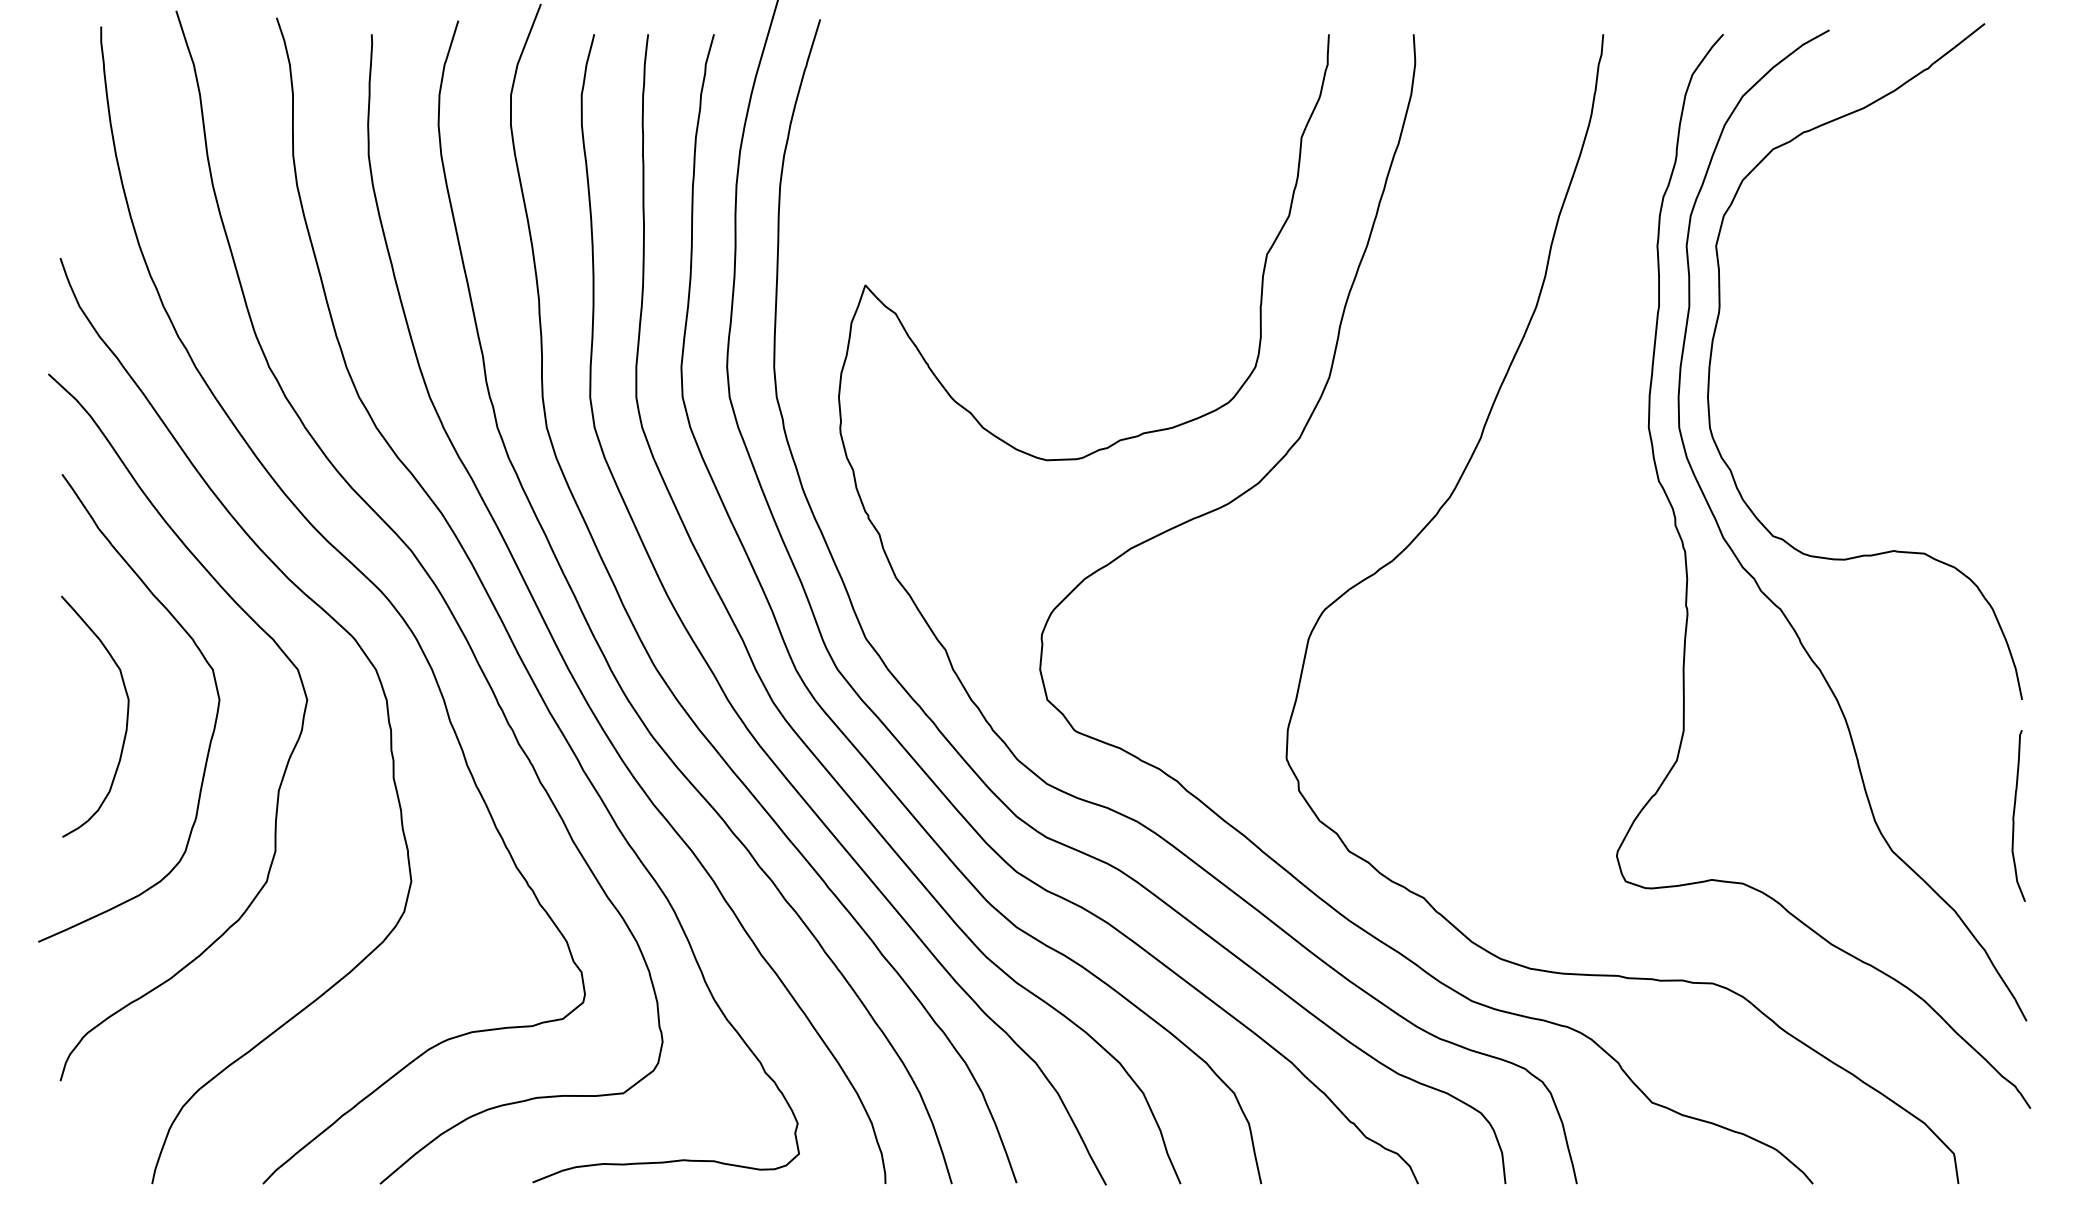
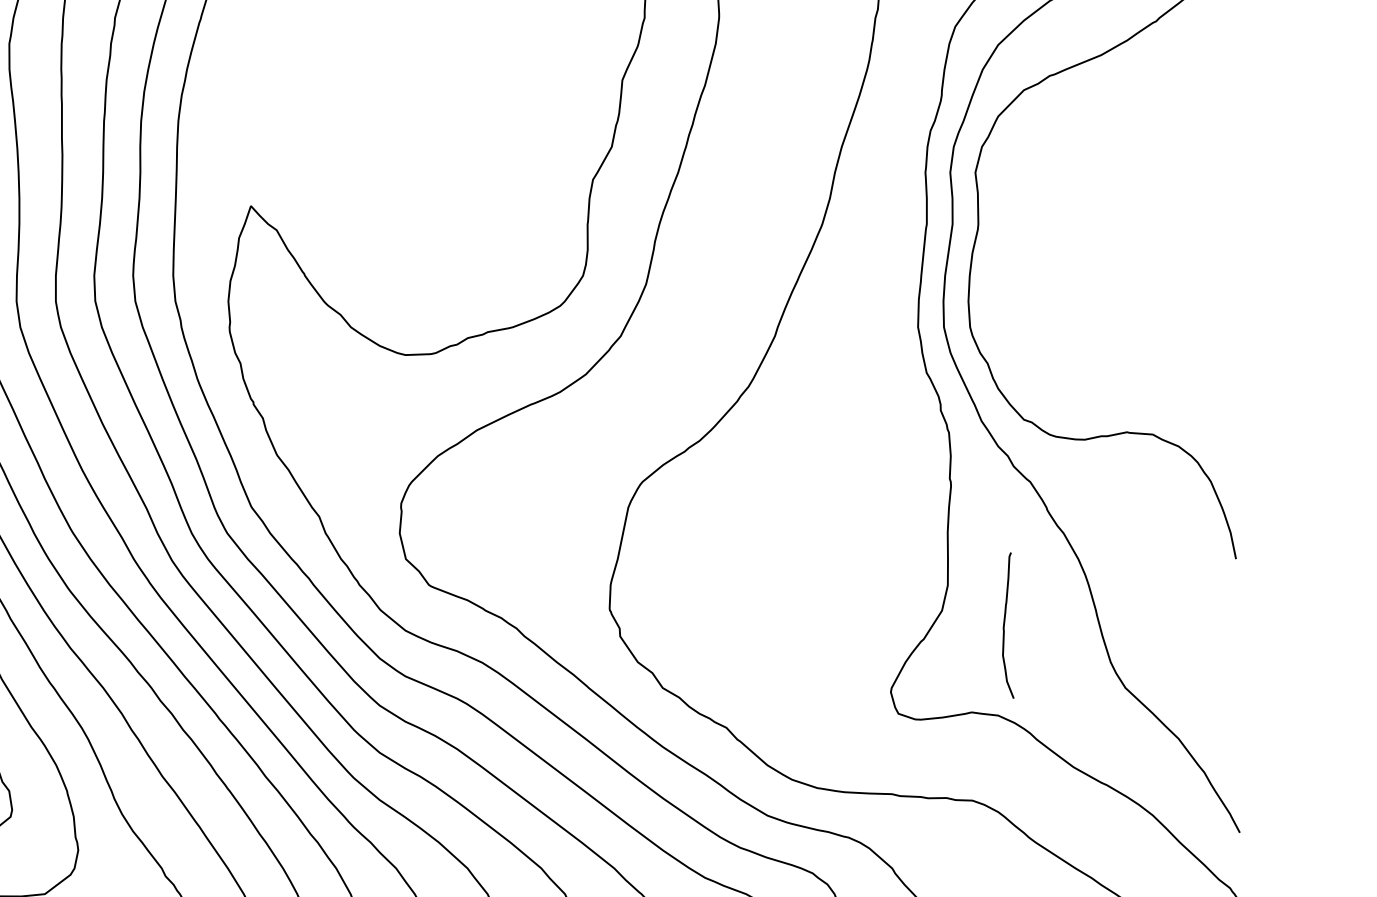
curve: (2014, 815) -> (1004, 625), moved

